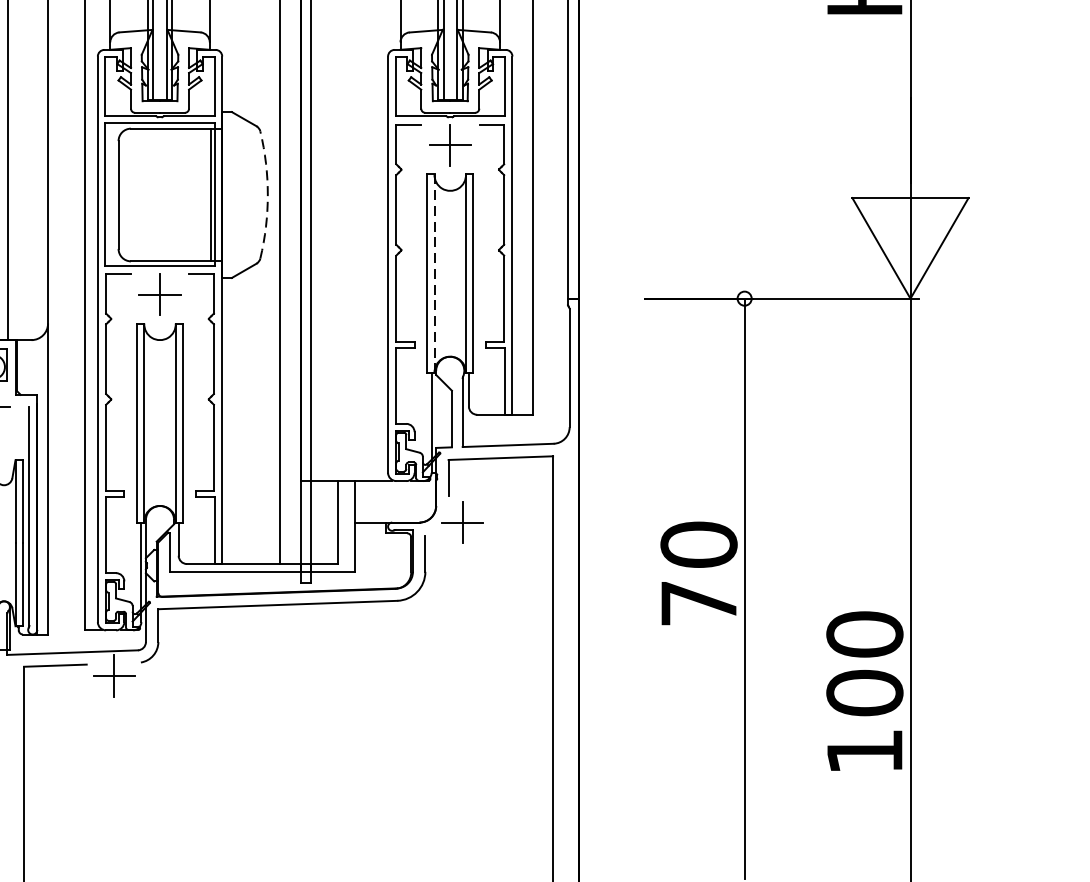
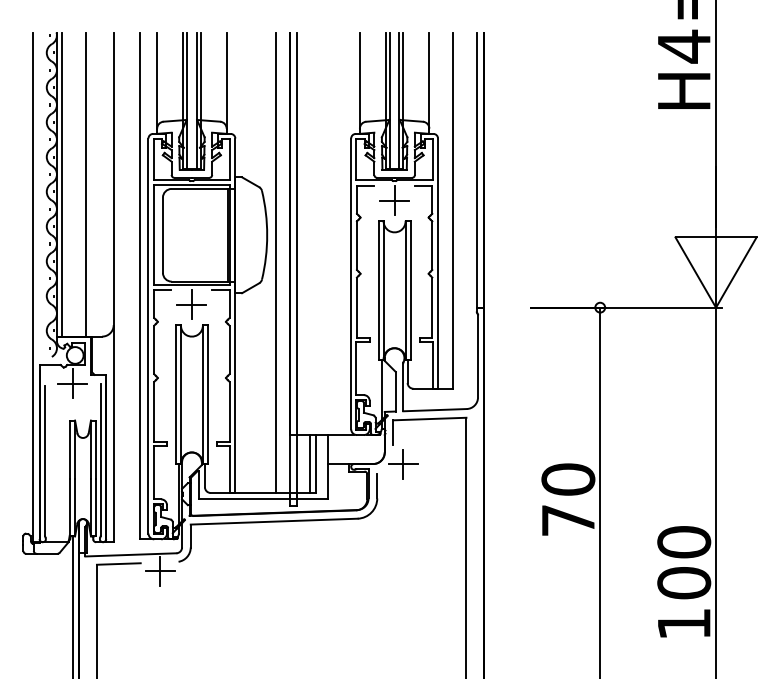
arc: (268, 195) -> (267, 235), dashed -> solid
line: (434, 274) -> (383, 290), dashed -> solid
line: (329, 523) -> (310, 464), added

